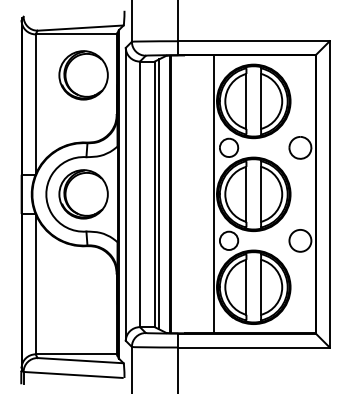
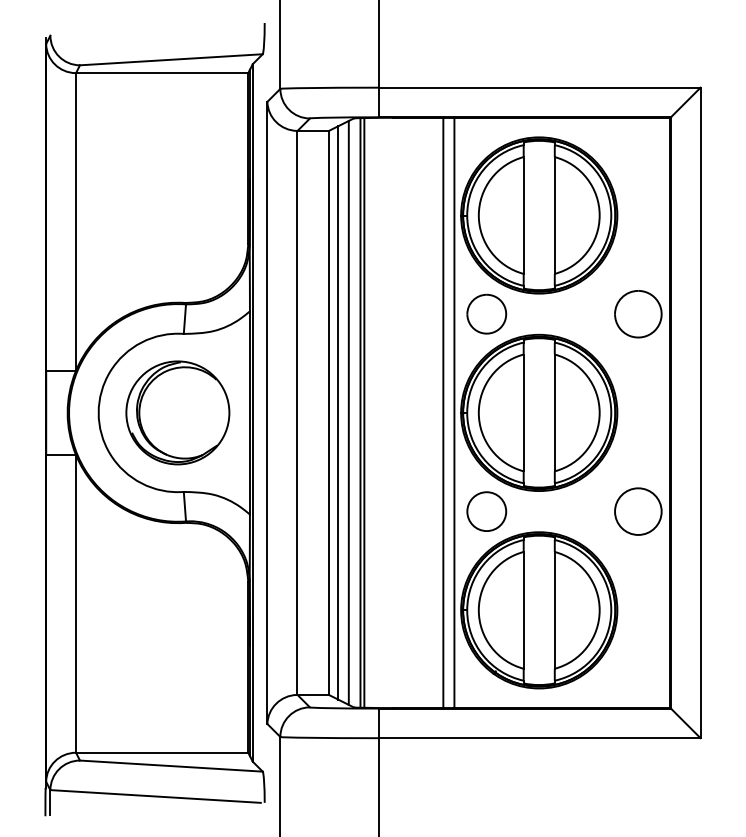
part: (83, 75) -> (177, 160), removed
line: (164, 193) -> (349, 411), added
line: (208, 194) -> (443, 413), added

